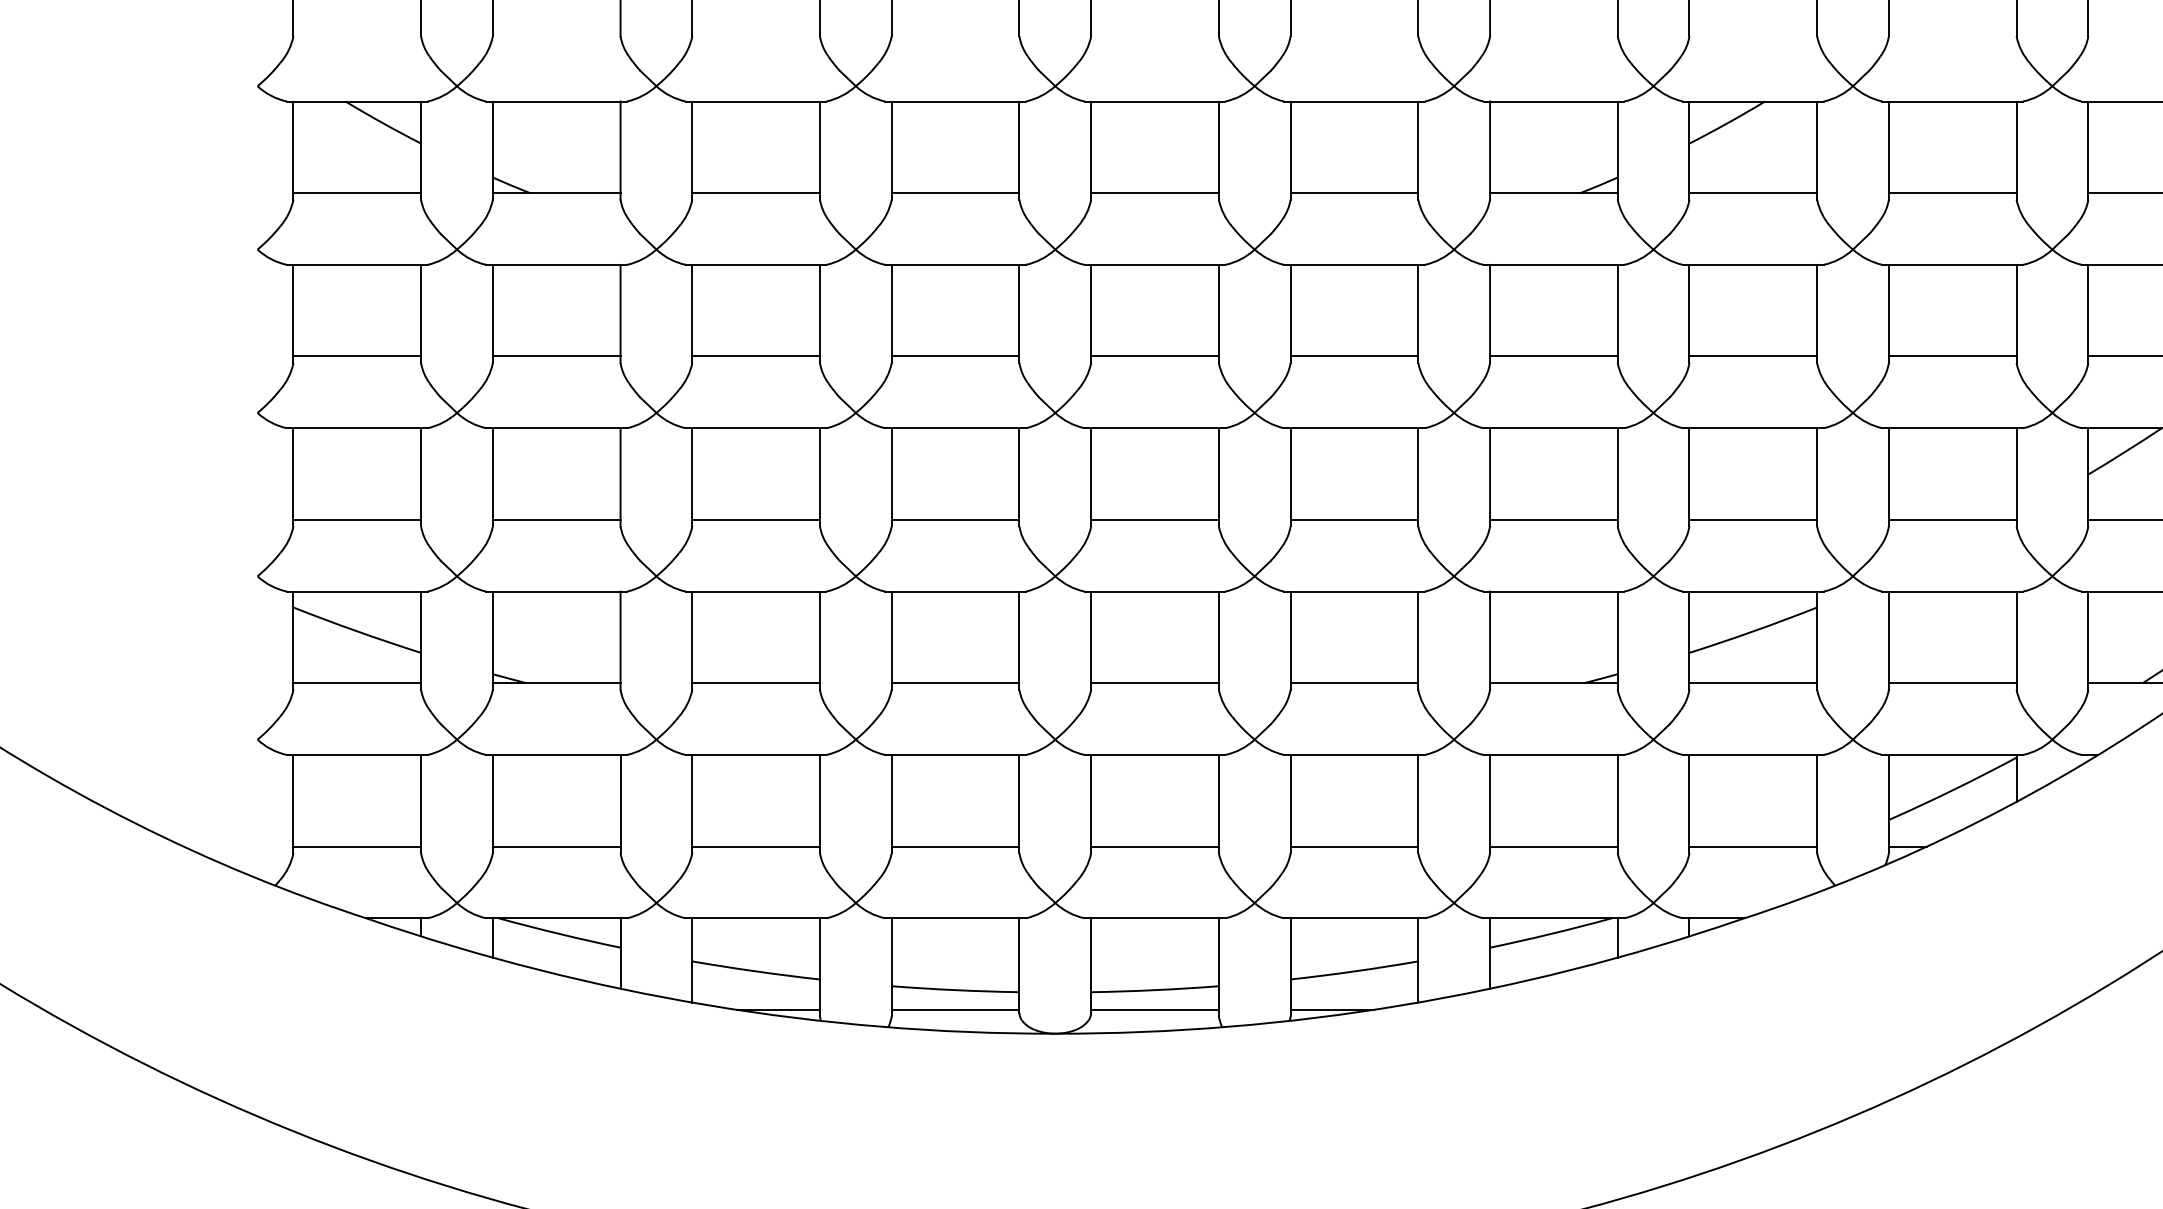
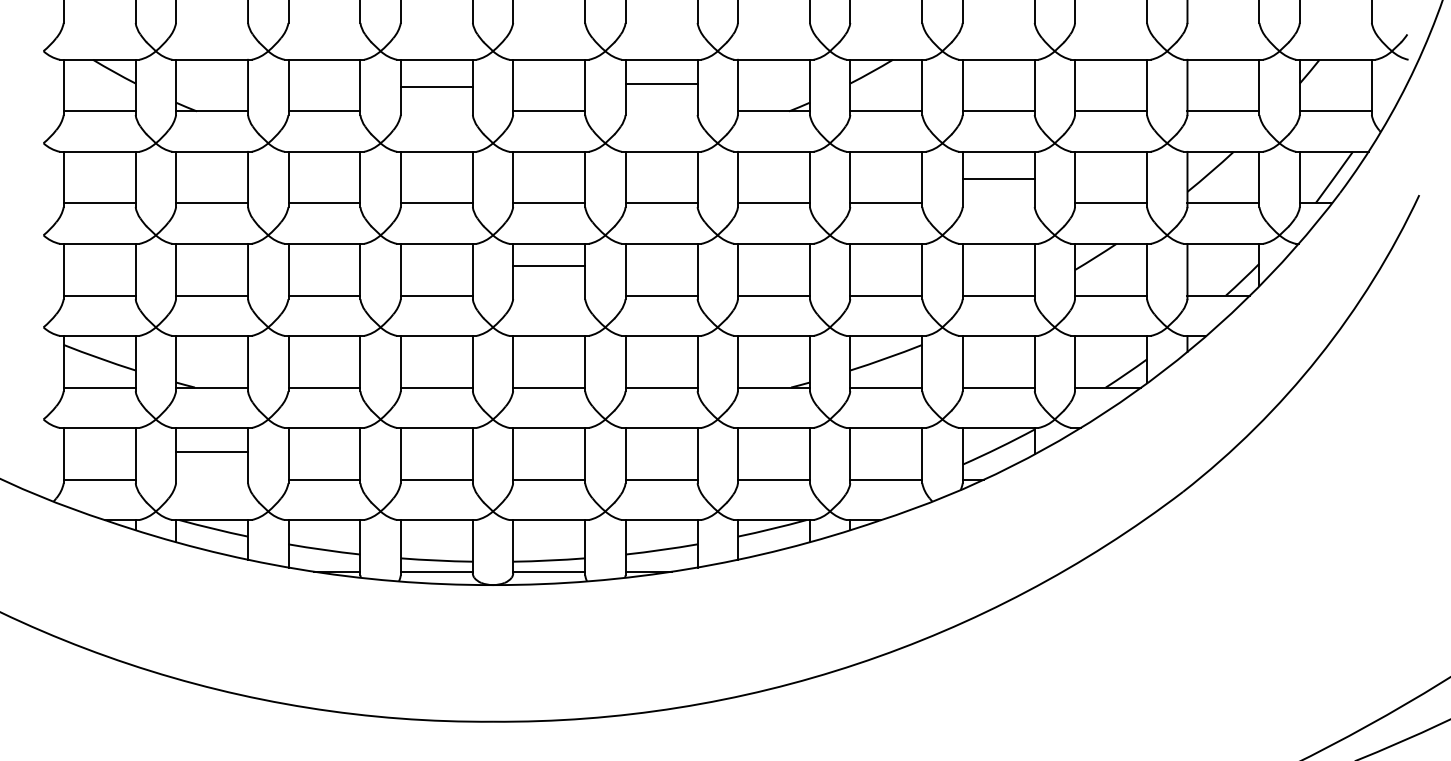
line: (954, 193) -> (436, 87), moved
line: (1354, 193) -> (661, 84), moved
line: (1952, 356) -> (998, 179), moved
line: (1155, 519) -> (549, 265), moved
line: (557, 846) -> (212, 451), moved

